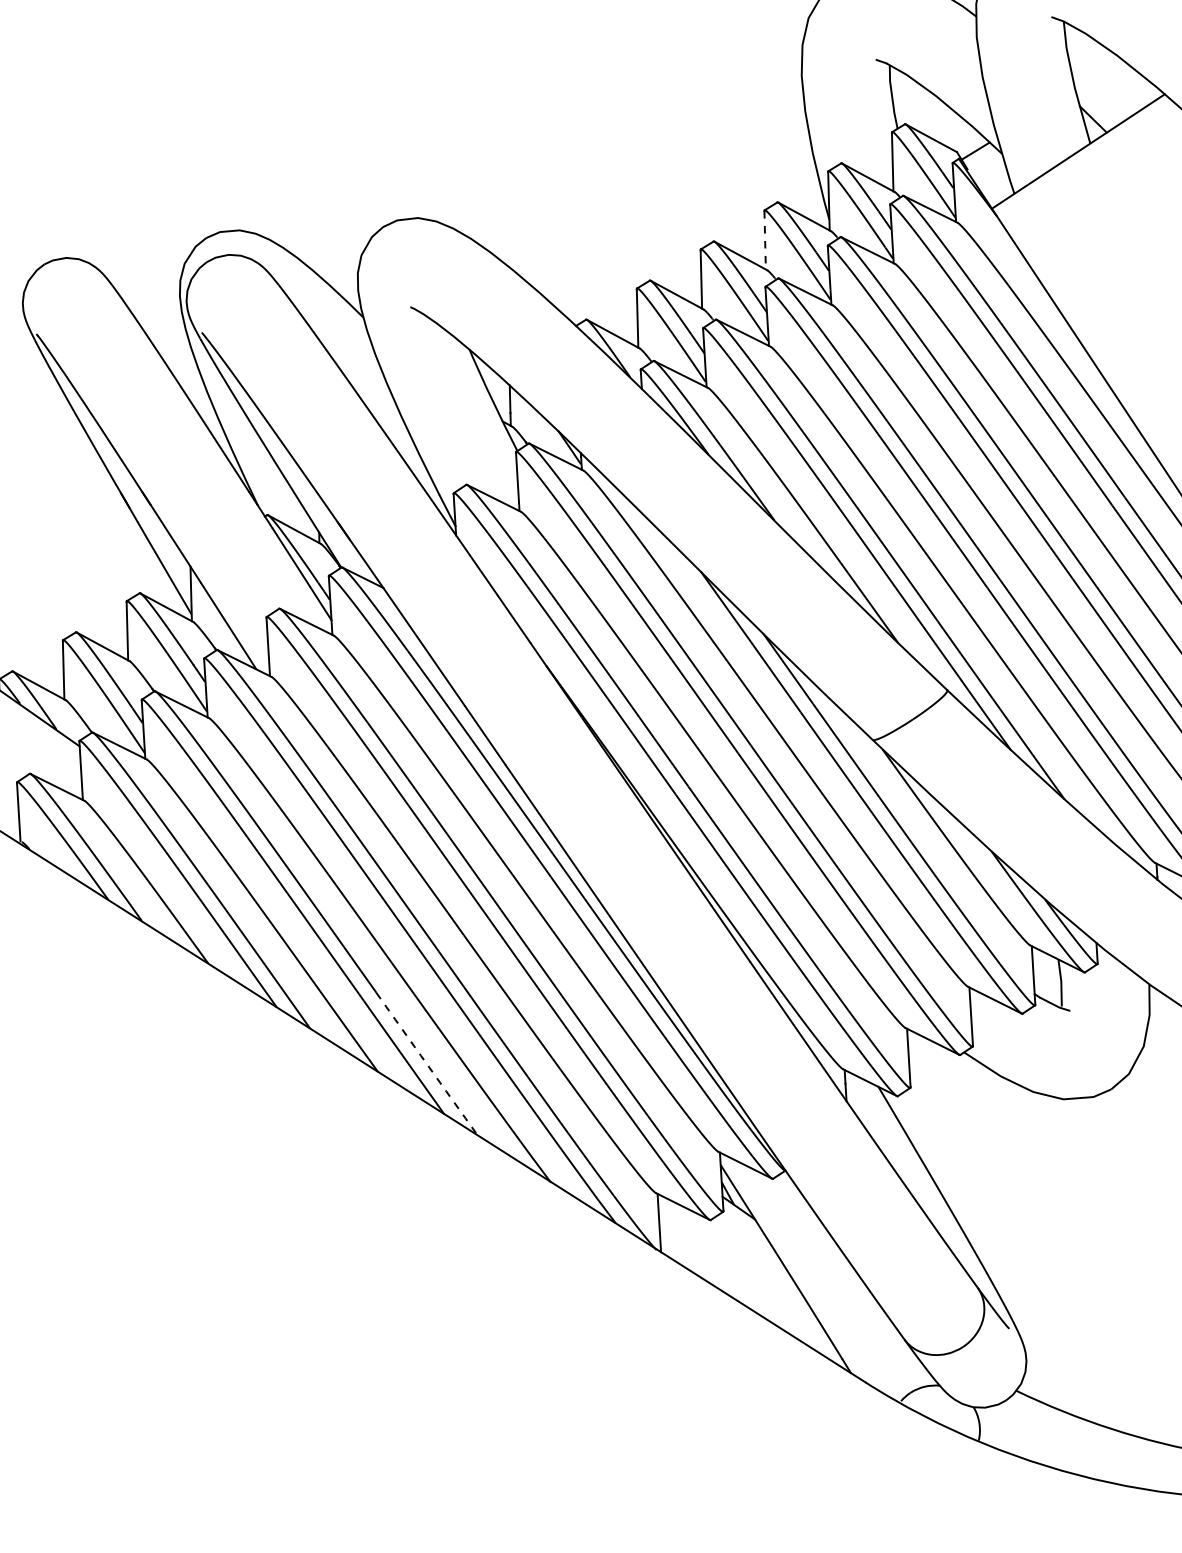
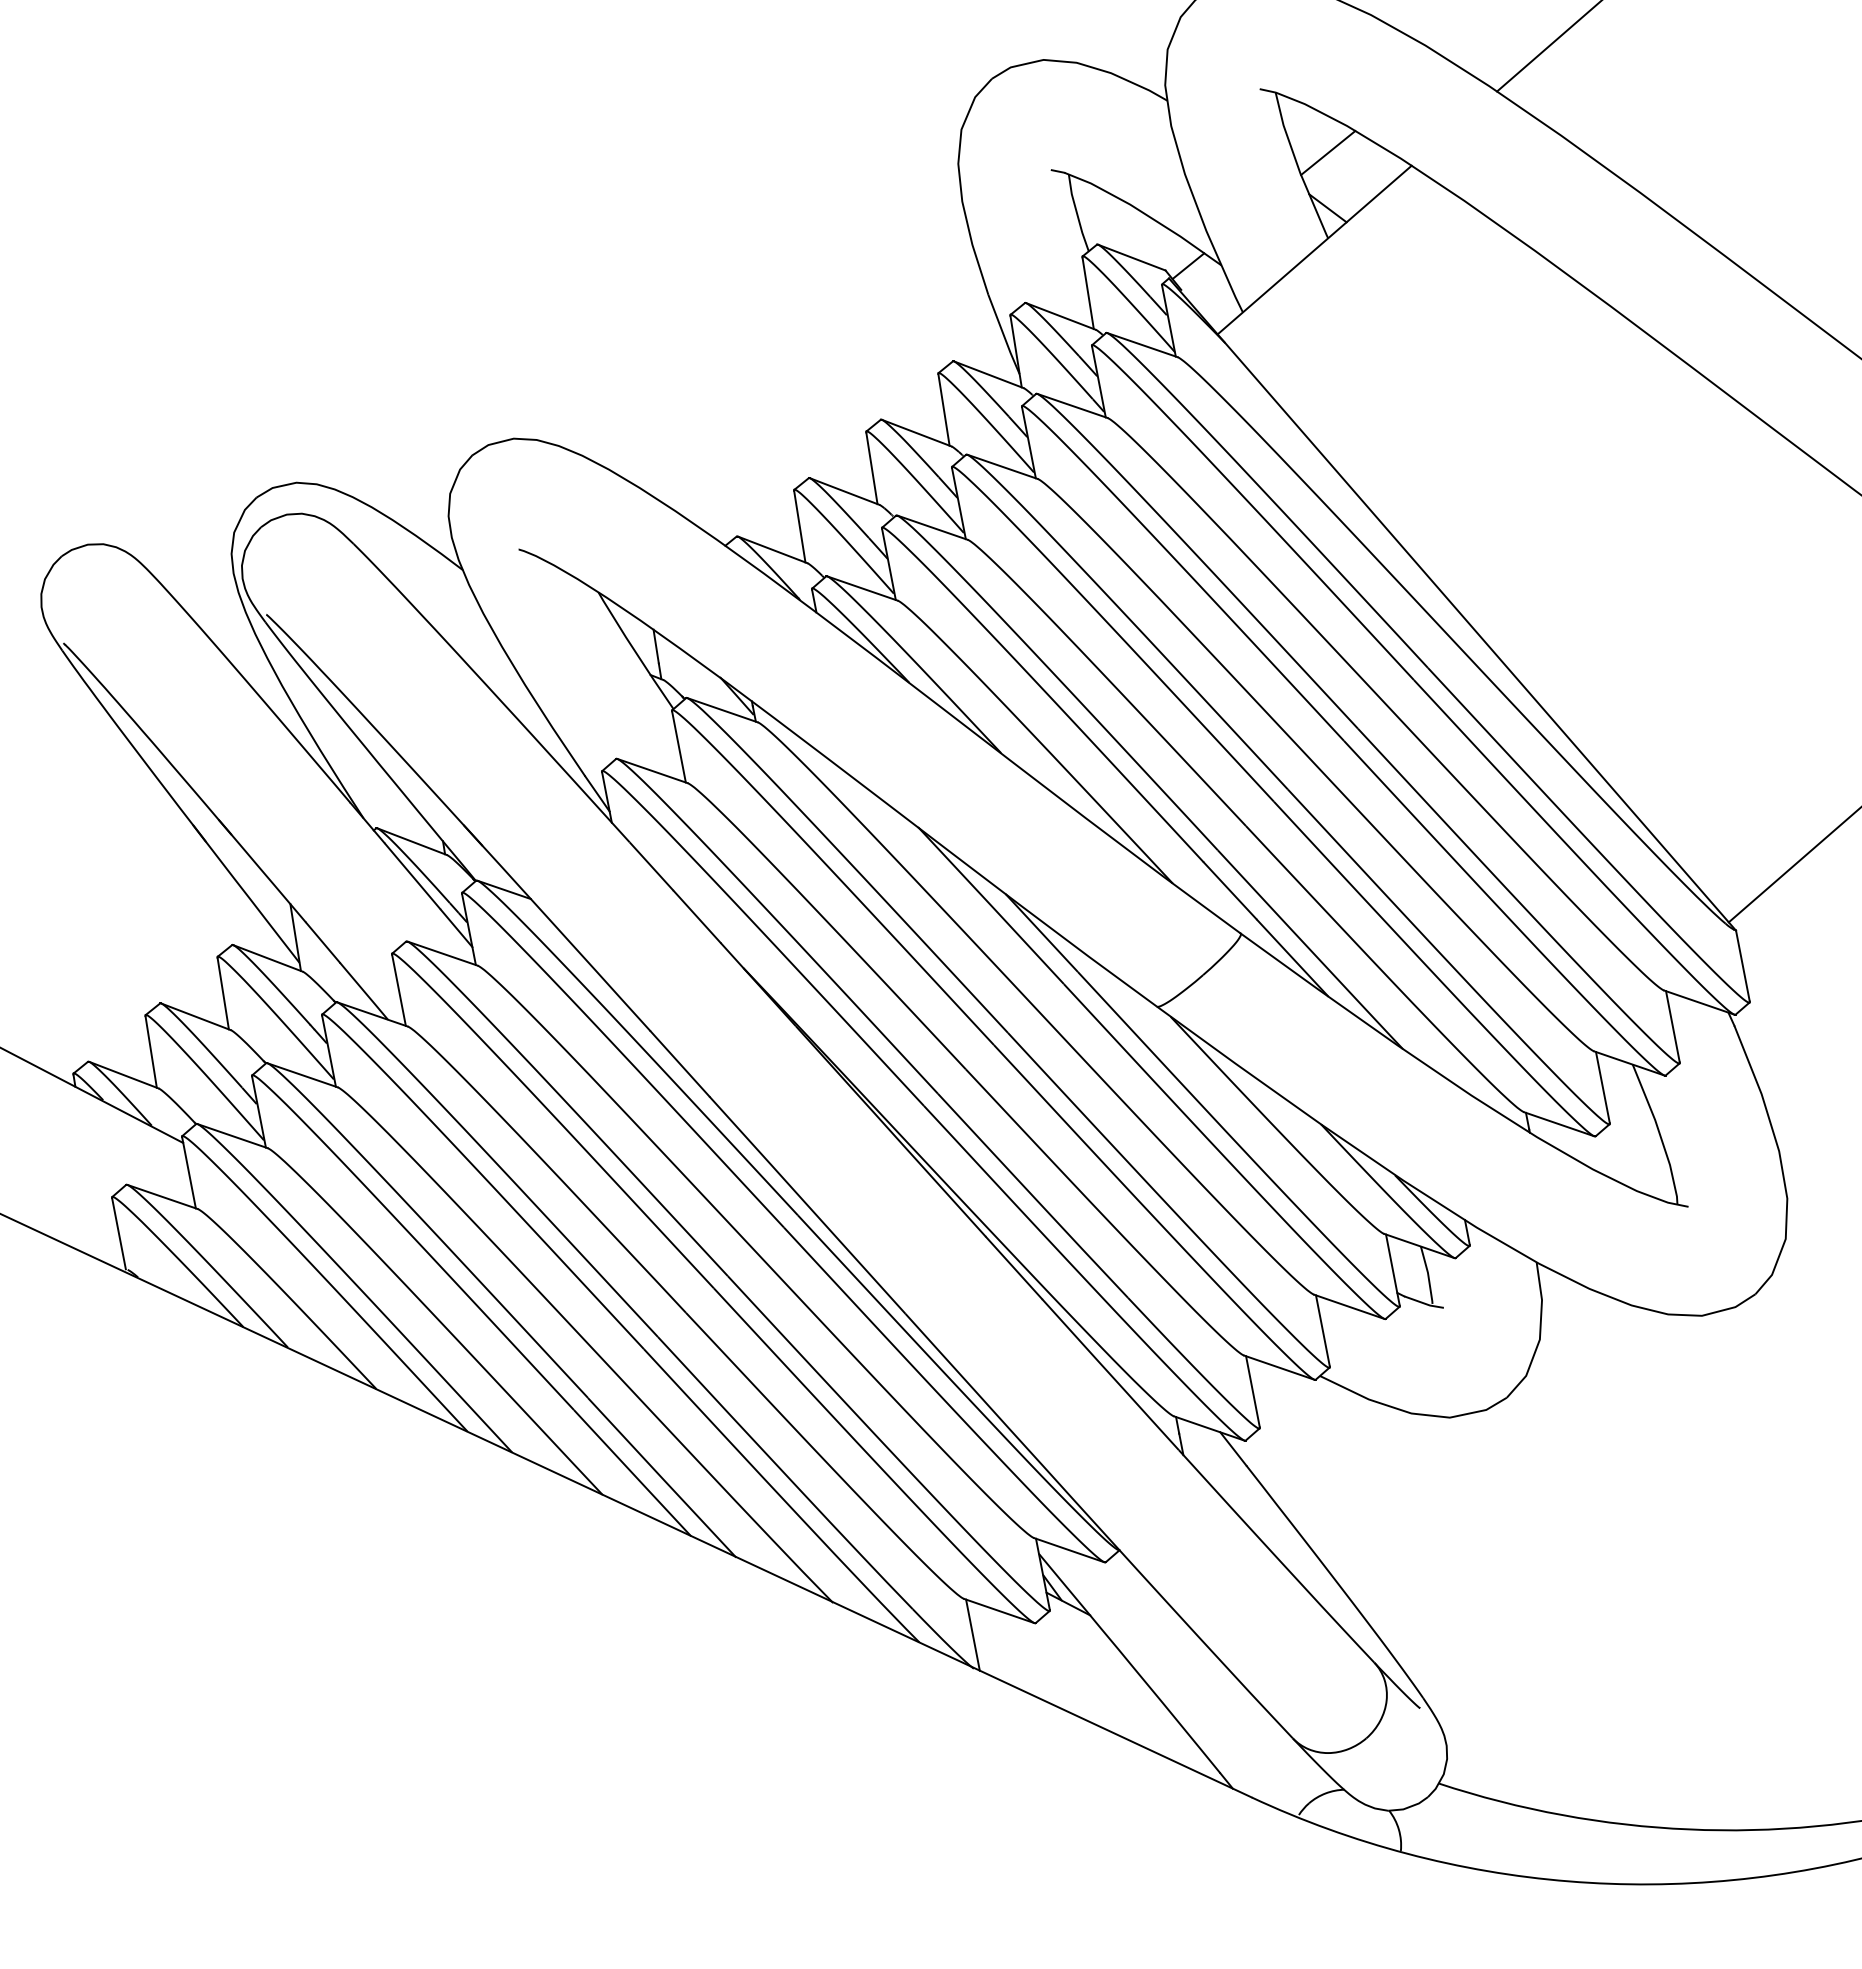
line: (1099, 75) -> (1328, 153), added
line: (765, 240) -> (944, 410), dashed -> solid
arc: (427, 1064) -> (662, 1477), dashed -> solid

